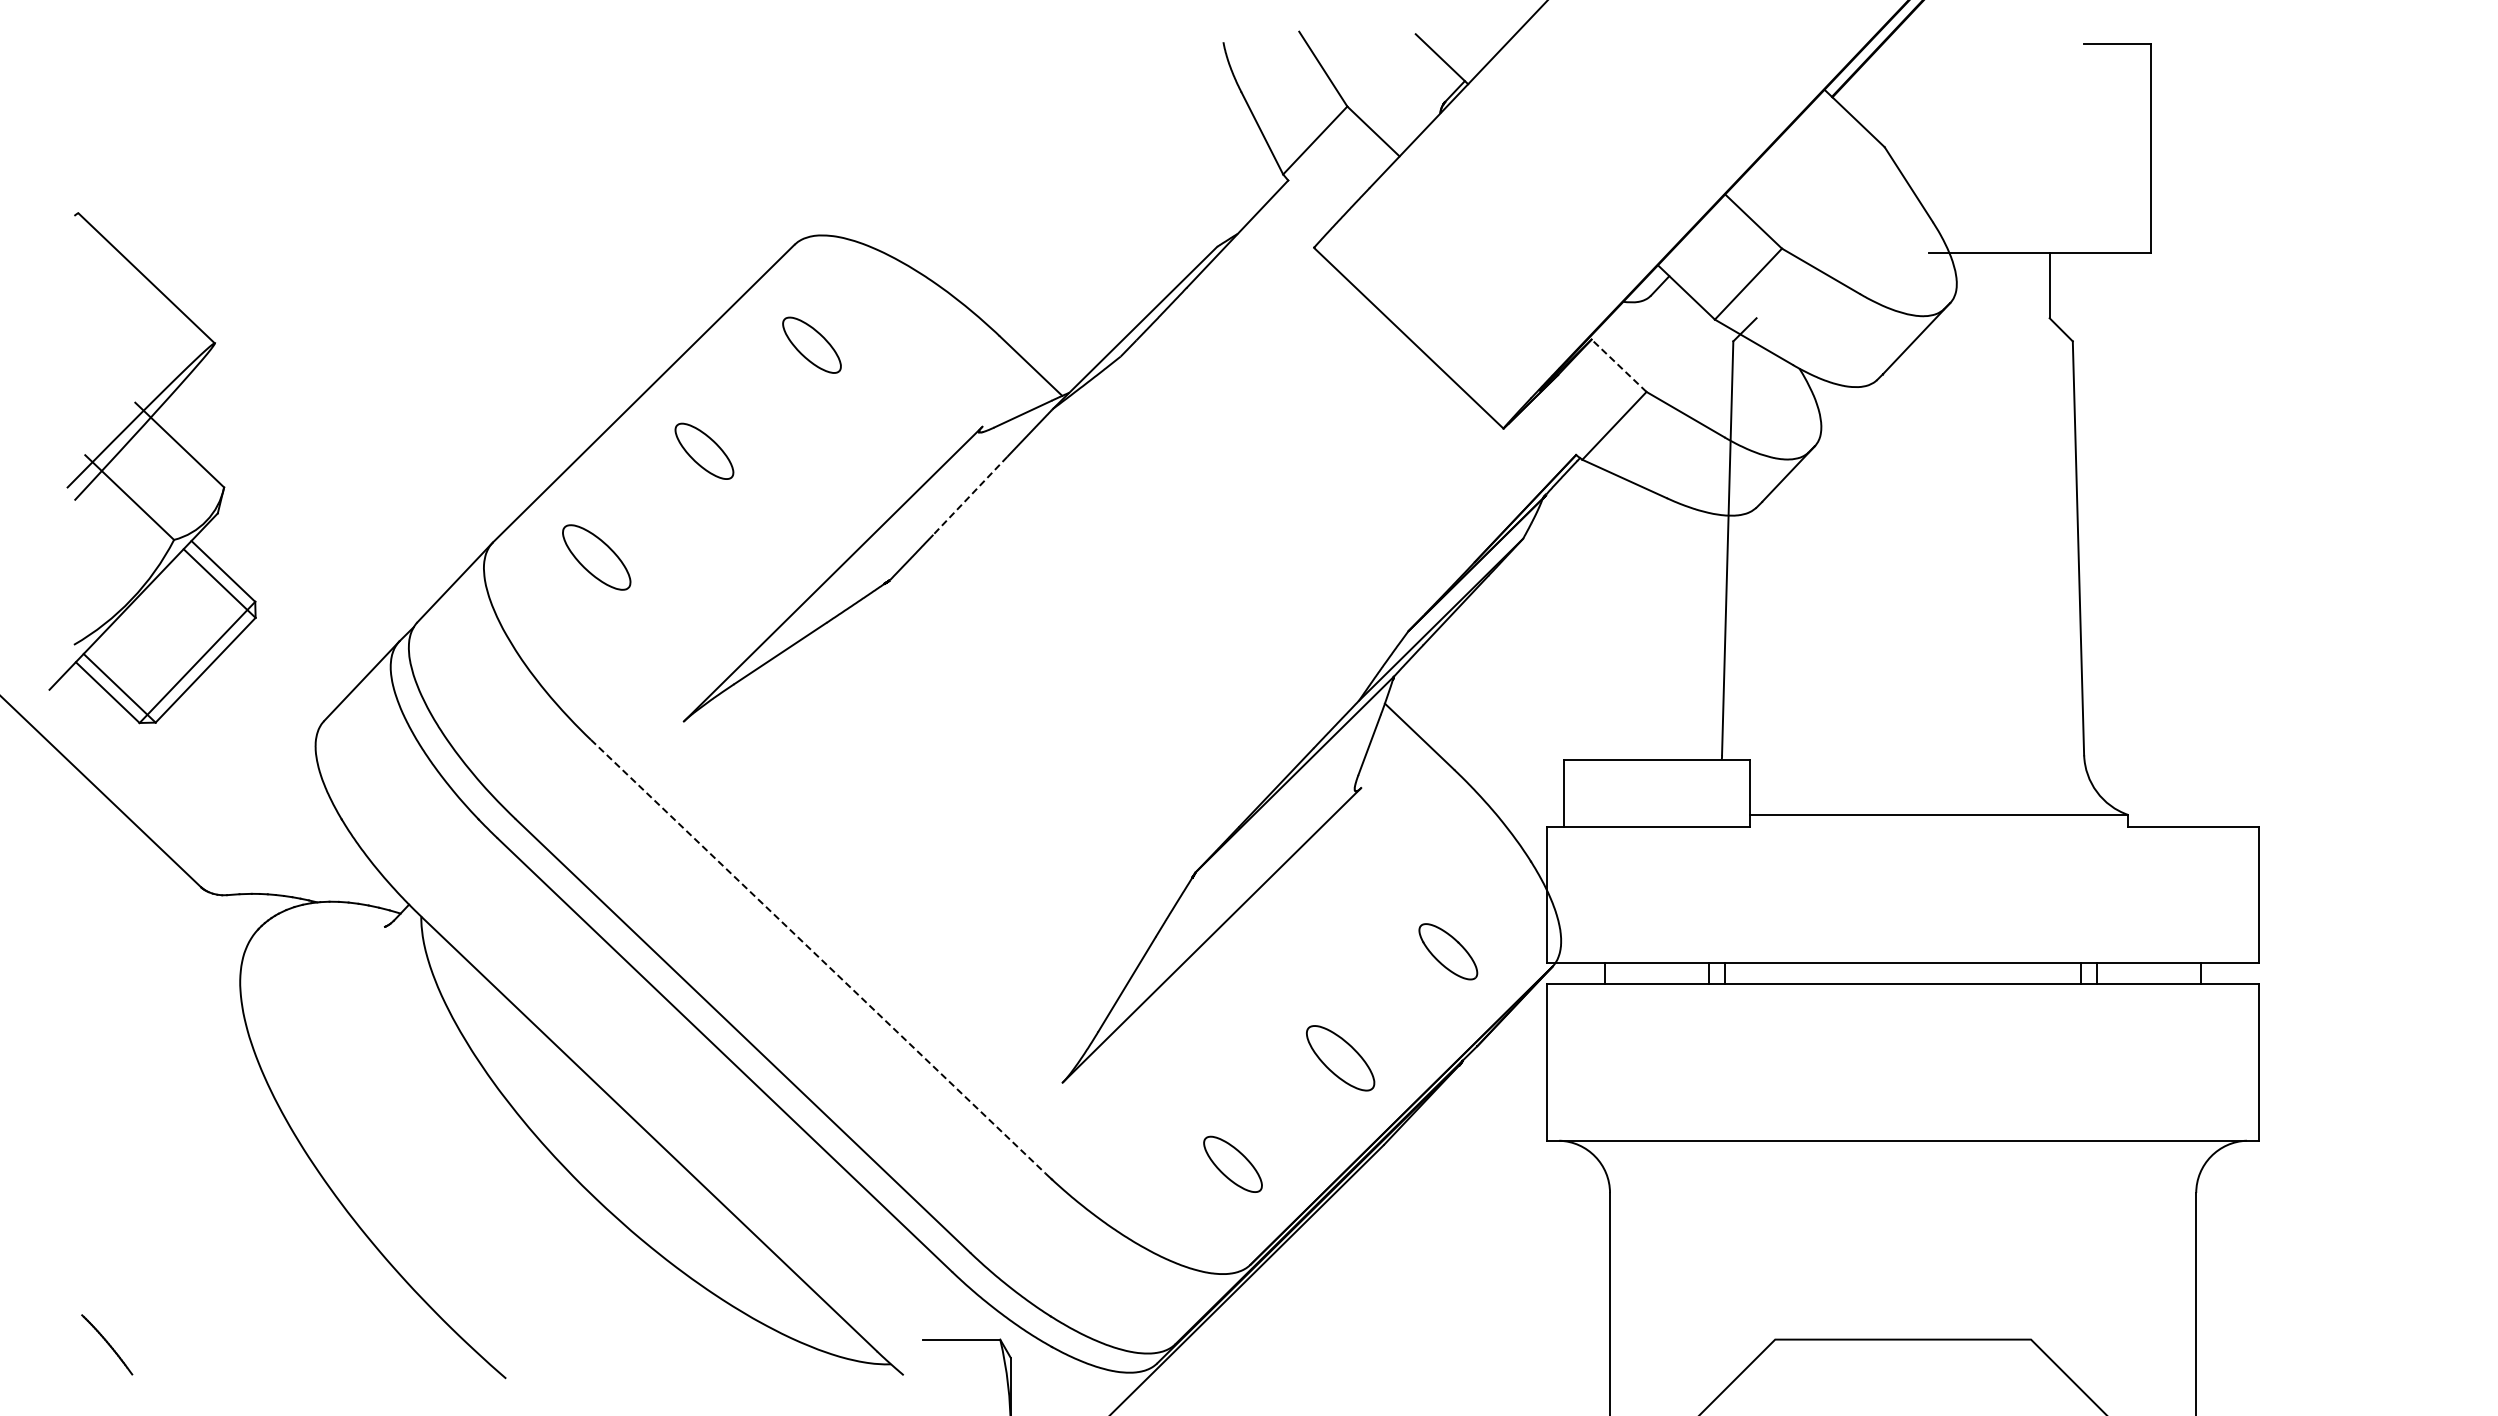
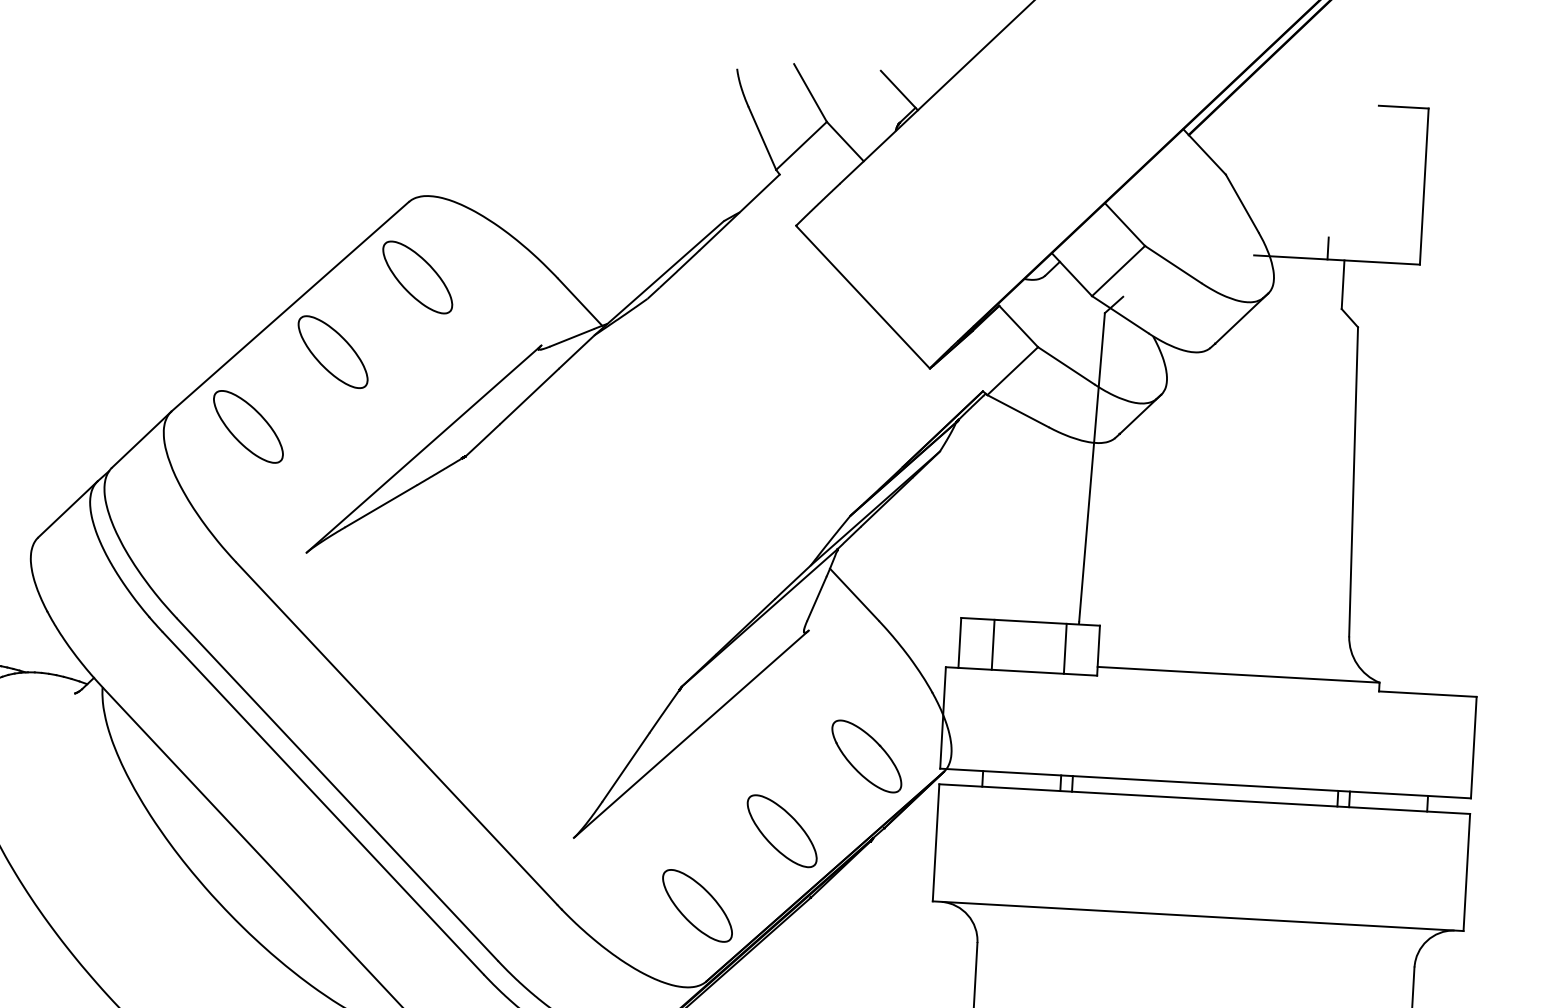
line: (2026, 238) -> (1327, 248), added
part: (811, 345) -> (417, 277), size x1.67
line: (1619, 365) -> (1019, 326), dashed -> solid
part: (704, 451) -> (333, 352), size x1.67
line: (970, 495) -> (529, 396), dashed -> solid
part: (596, 557) -> (248, 426), size x1.43
line: (1608, 792) -> (993, 644), added
line: (1705, 792) -> (1065, 648), added
part: (1448, 951) -> (867, 756), size x1.67
line: (818, 956) -> (397, 733), dashed -> solid
part: (1340, 1058) -> (782, 831), size x1.43
part: (1232, 1164) -> (697, 905), size x1.67

